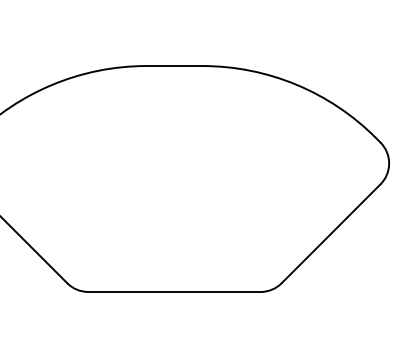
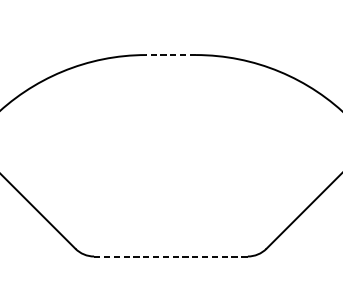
line: (174, 66) -> (170, 55), solid -> dashed
line: (175, 291) -> (171, 256), solid -> dashed

